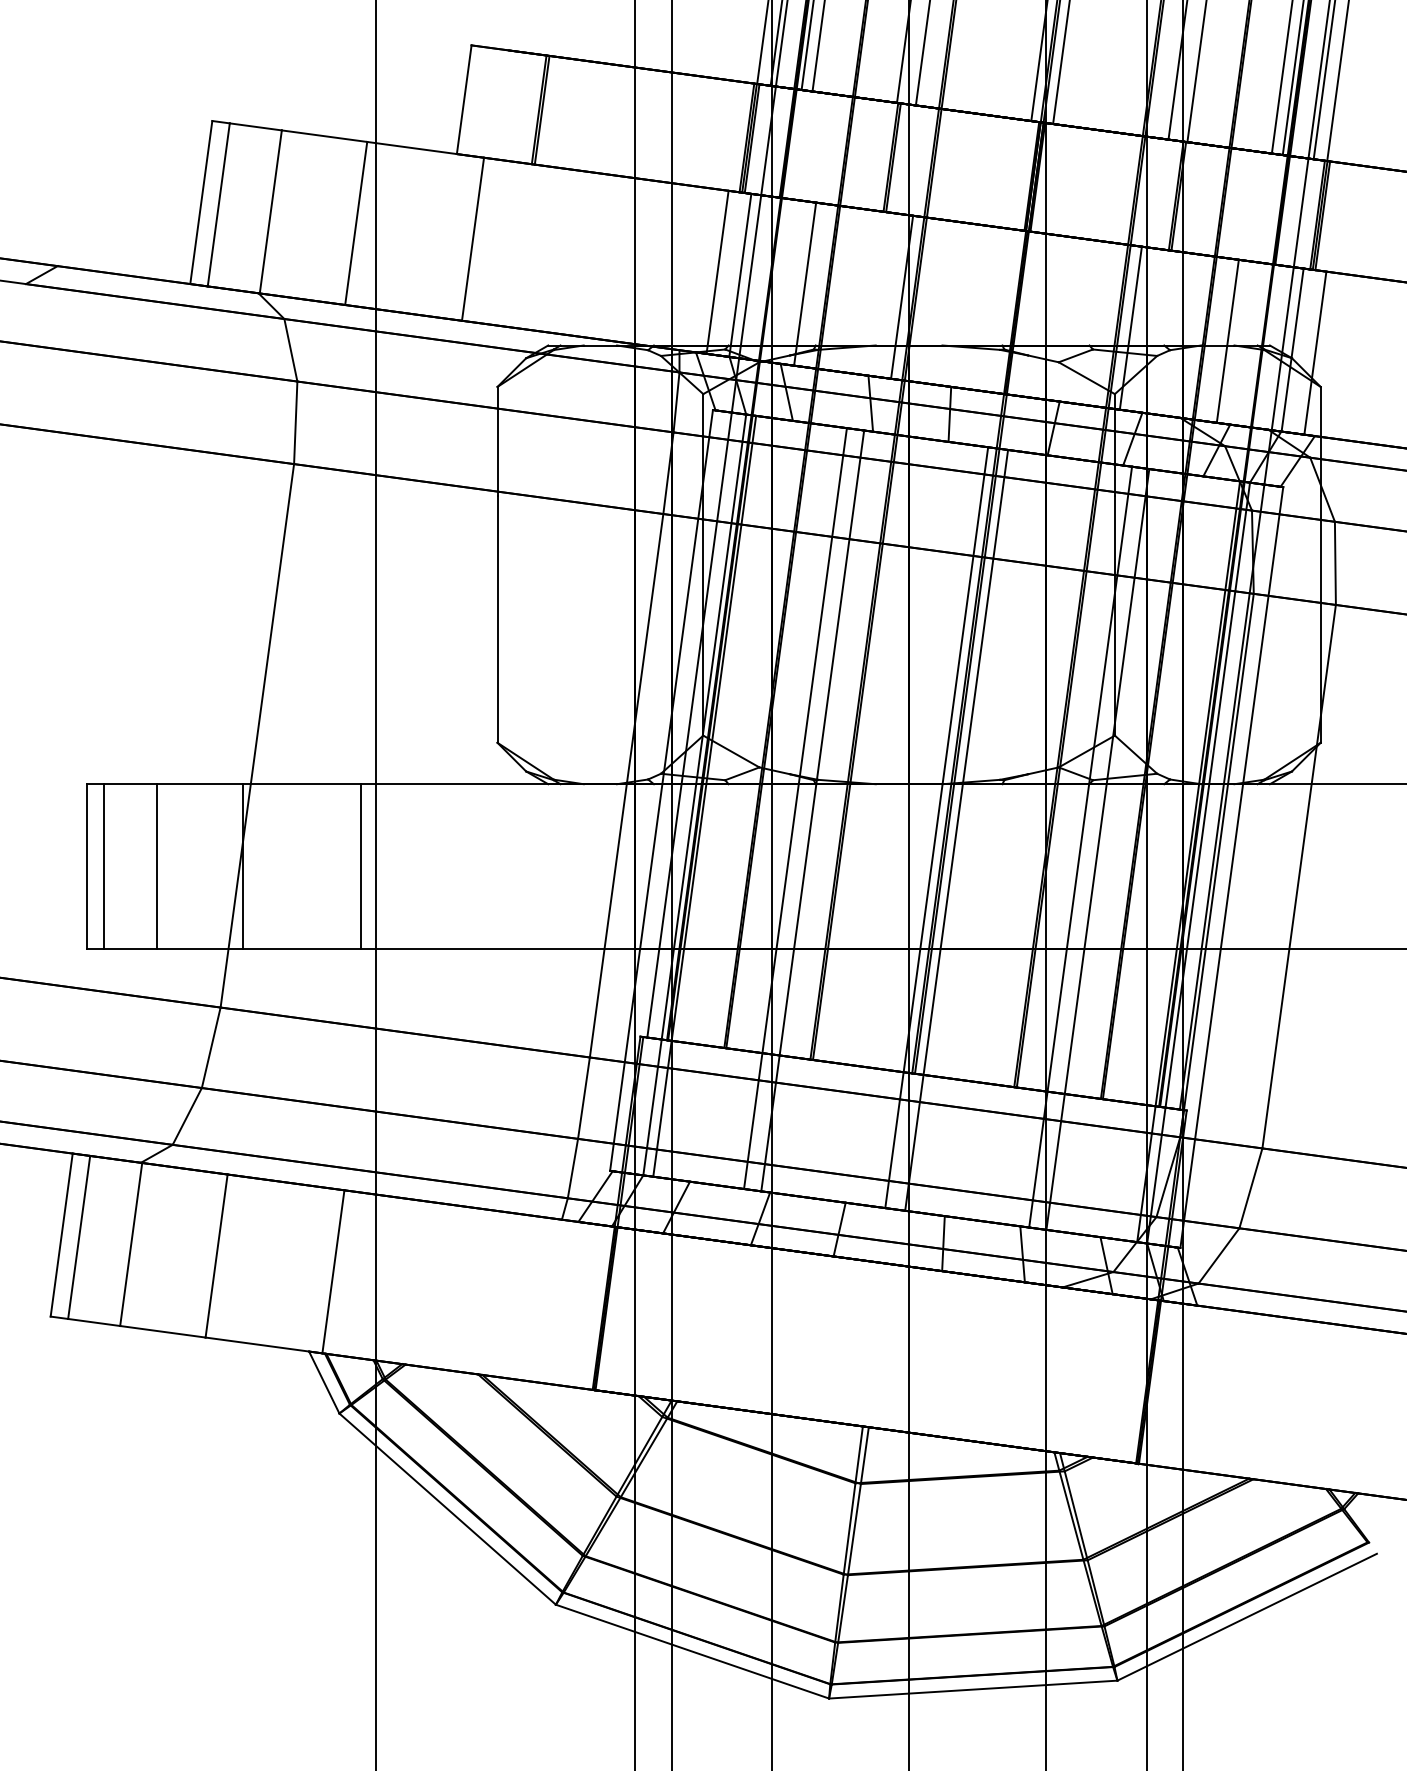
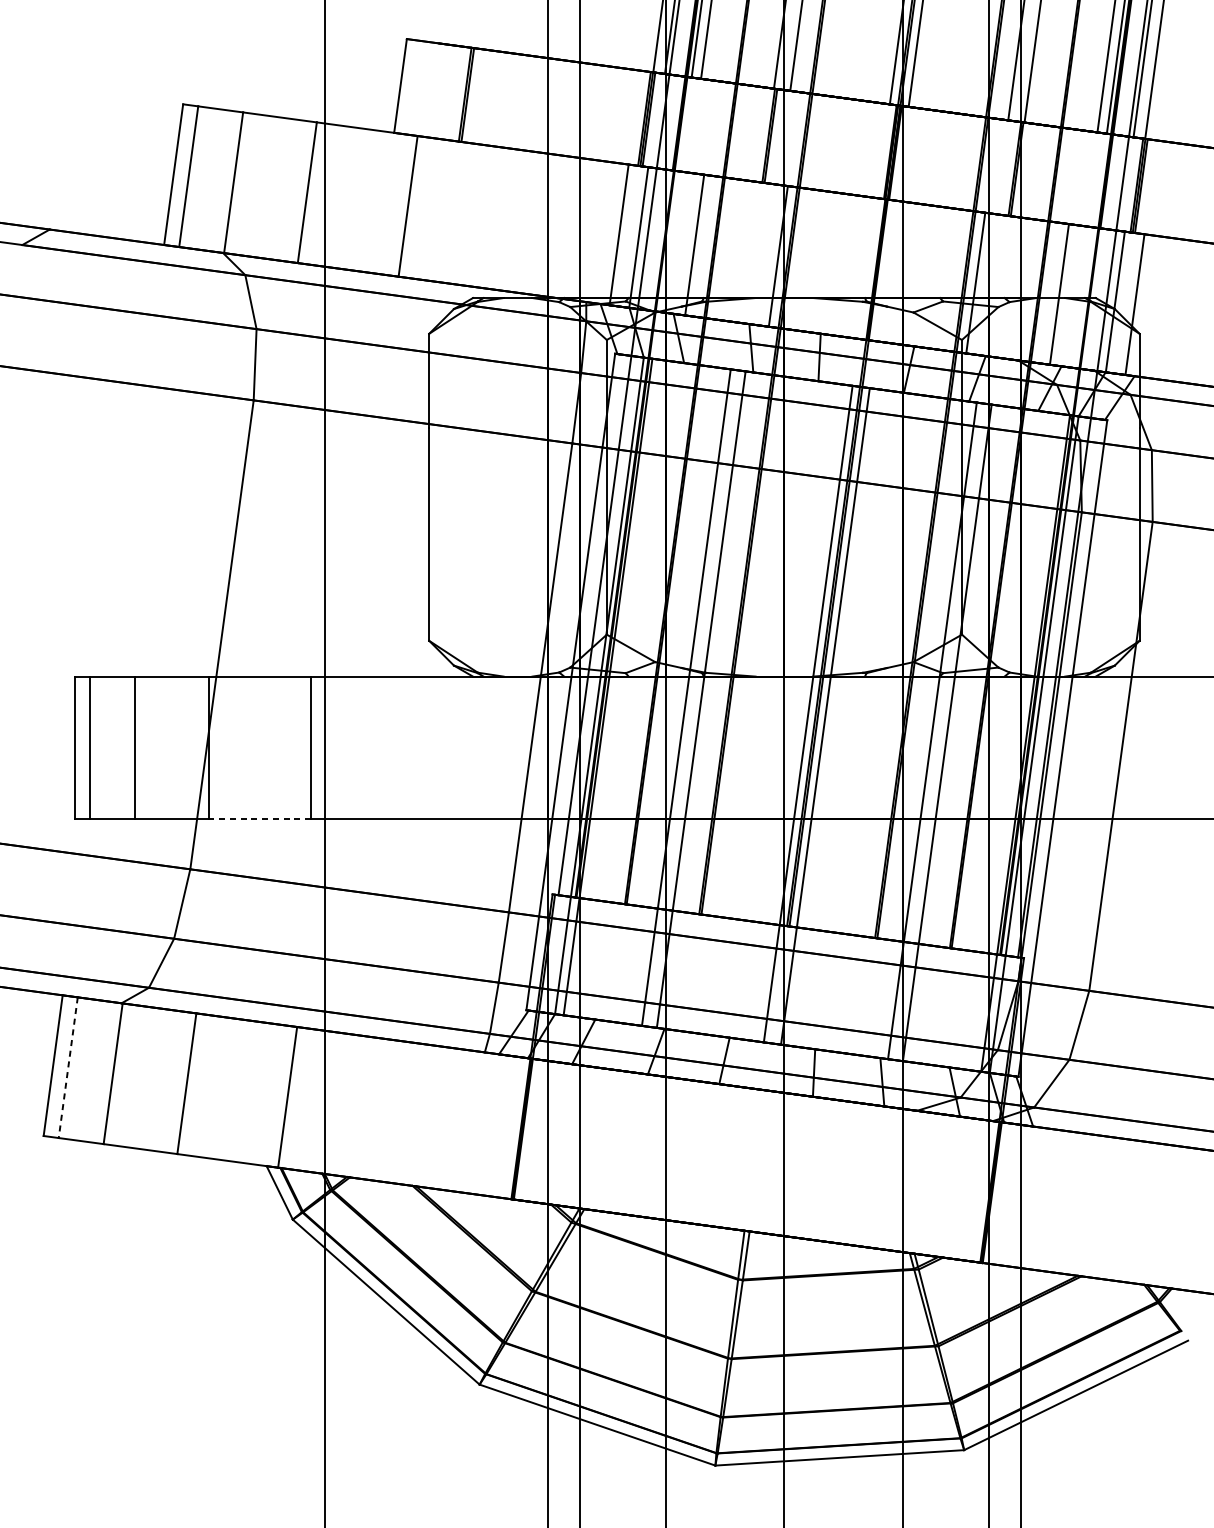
line: (301, 948) -> (260, 818), solid -> dashed
line: (79, 1237) -> (68, 1067), solid -> dashed

